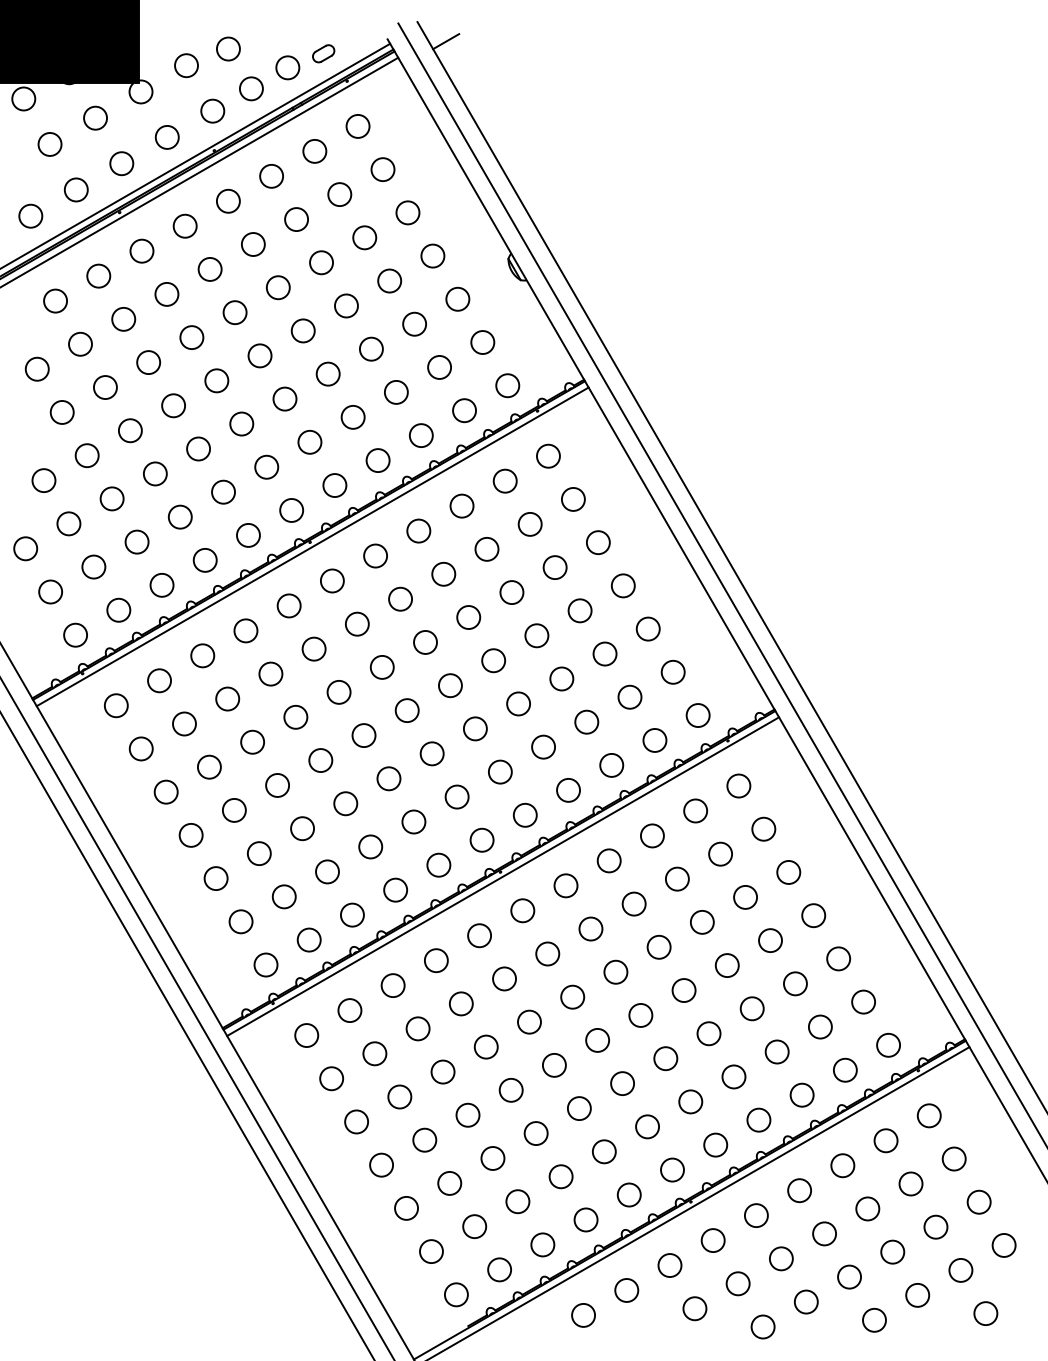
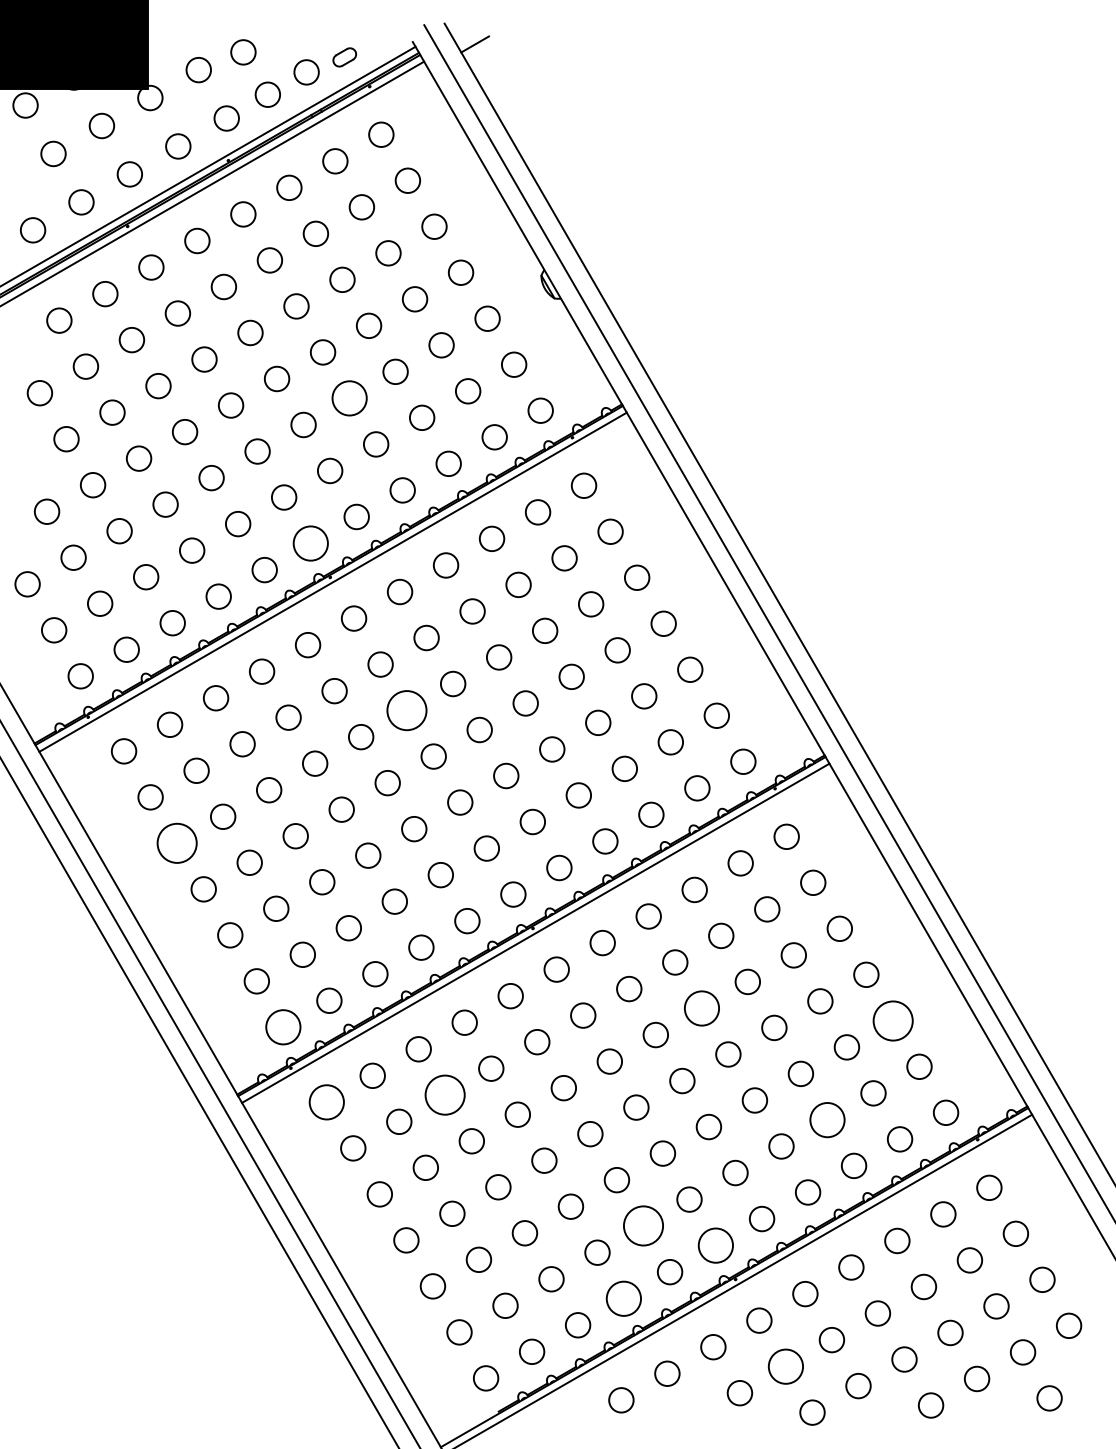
circle: (328, 374) -> (349, 398), size x1.4
circle: (291, 510) -> (310, 543), size x1.4
circle: (382, 667) -> (407, 710), size x1.6
circle: (165, 792) -> (176, 843), size x1.6
circle: (658, 947) -> (701, 1008), size x1.4
circle: (838, 958) -> (892, 1020), size x1.6
circle: (266, 965) -> (283, 1027), size x1.4
circle: (418, 1029) -> (445, 1095), size x1.6
circle: (306, 1035) -> (326, 1102), size x1.4
circle: (777, 1051) -> (827, 1119), size x1.4
circle: (604, 1152) -> (643, 1226), size x1.6
circle: (672, 1169) -> (716, 1245), size x1.4
circle: (586, 1219) -> (624, 1298), size x1.4
circle: (737, 1283) -> (785, 1366), size x1.4

